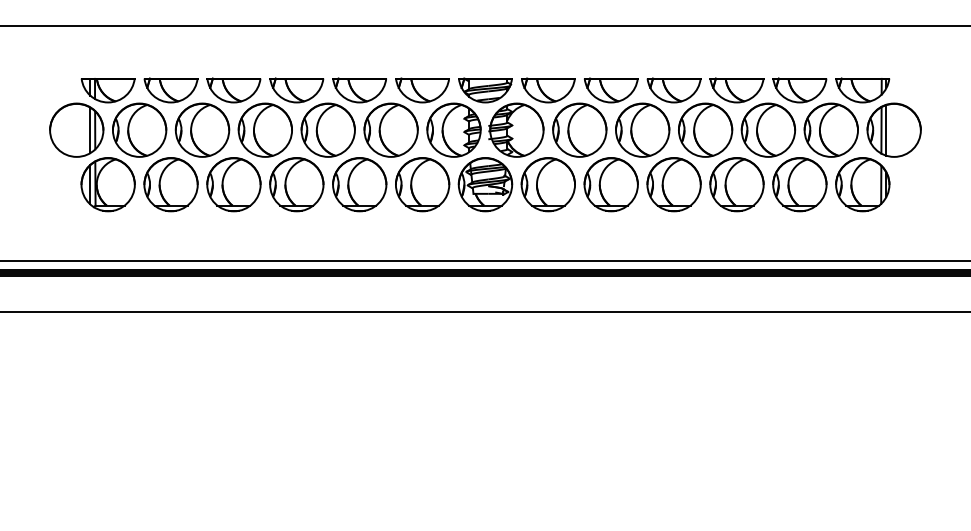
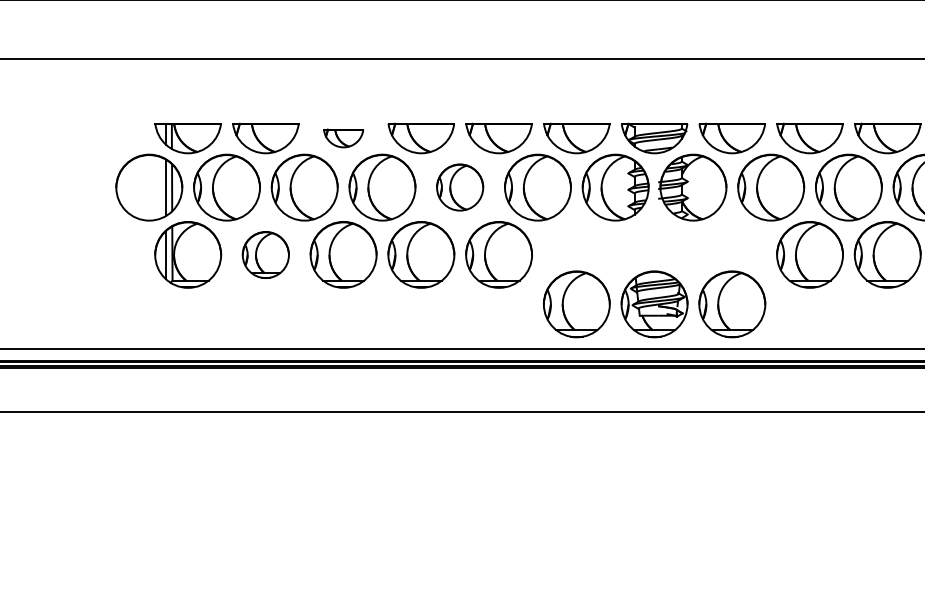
part: (233, 90) -> (343, 138), size x0.6
part: (327, 129) -> (459, 186), size x0.7
part: (170, 184) -> (265, 254), size x0.7
part: (485, 184) -> (654, 304), moved

